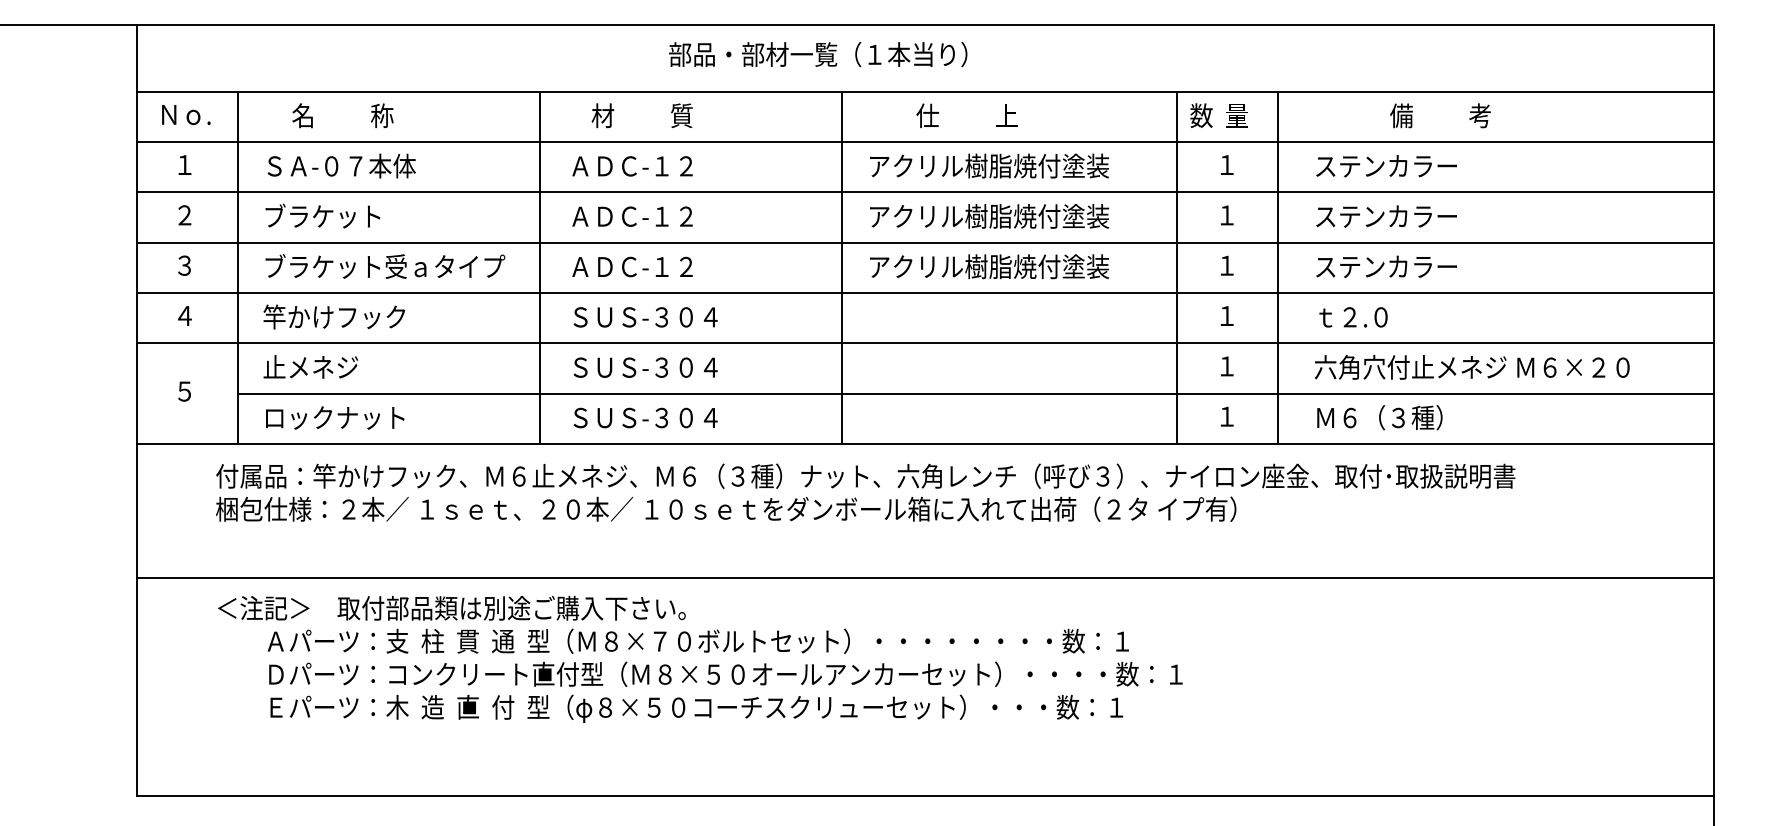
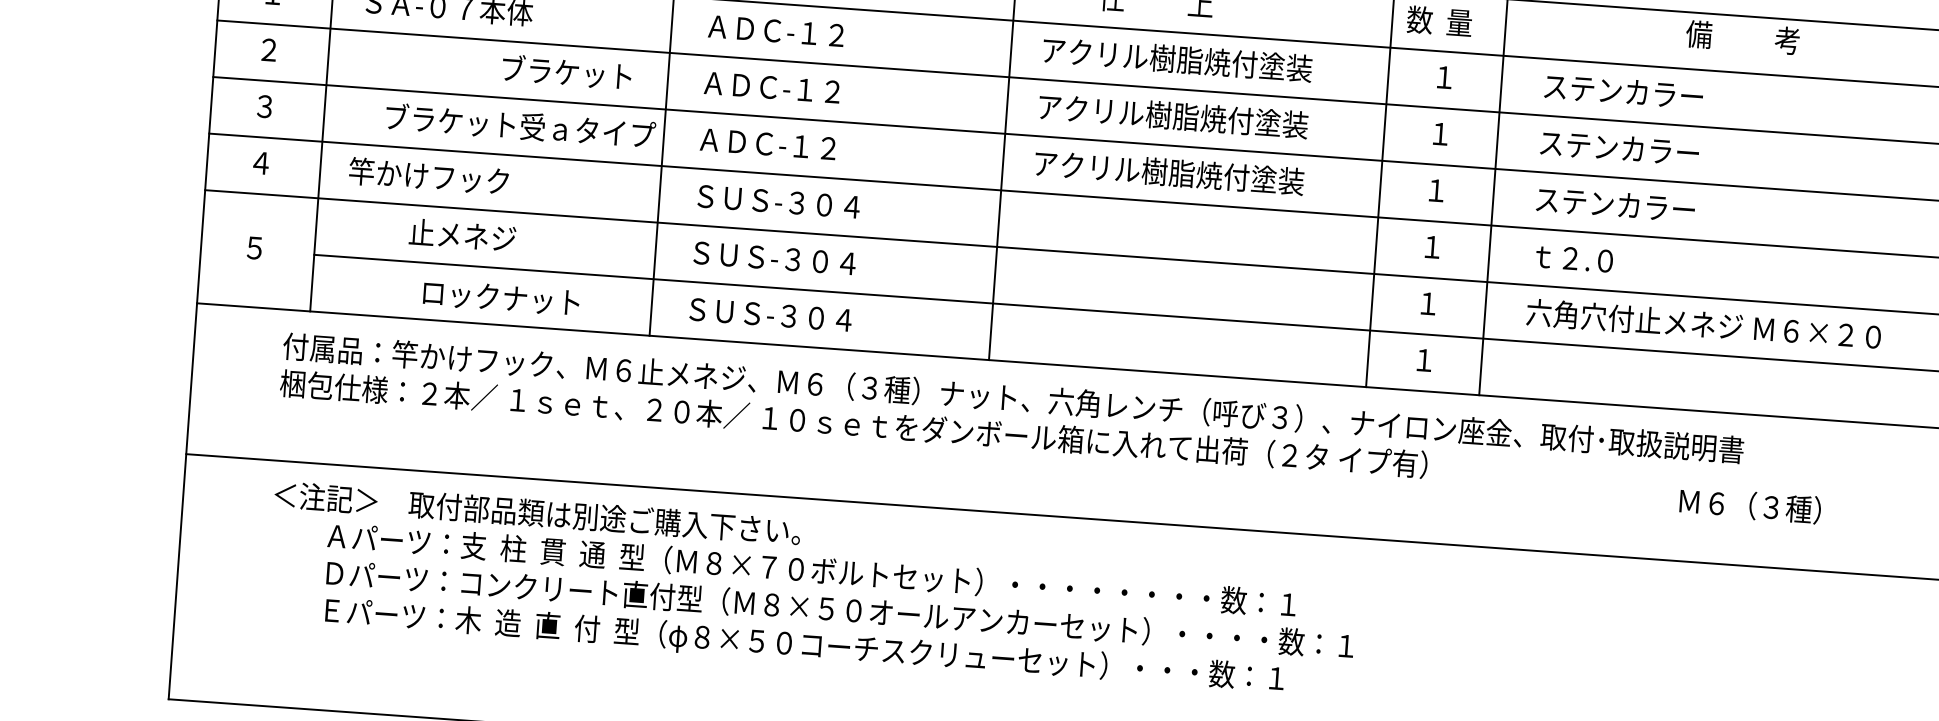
text: (1440, 115) -> (1742, 37), moved
text: (322, 215) -> (566, 71), moved
text: (385, 266) -> (520, 125), moved
text: (310, 366) -> (462, 234), moved
text: (335, 417) -> (501, 297), moved
text: (1379, 417) -> (1749, 505), moved

